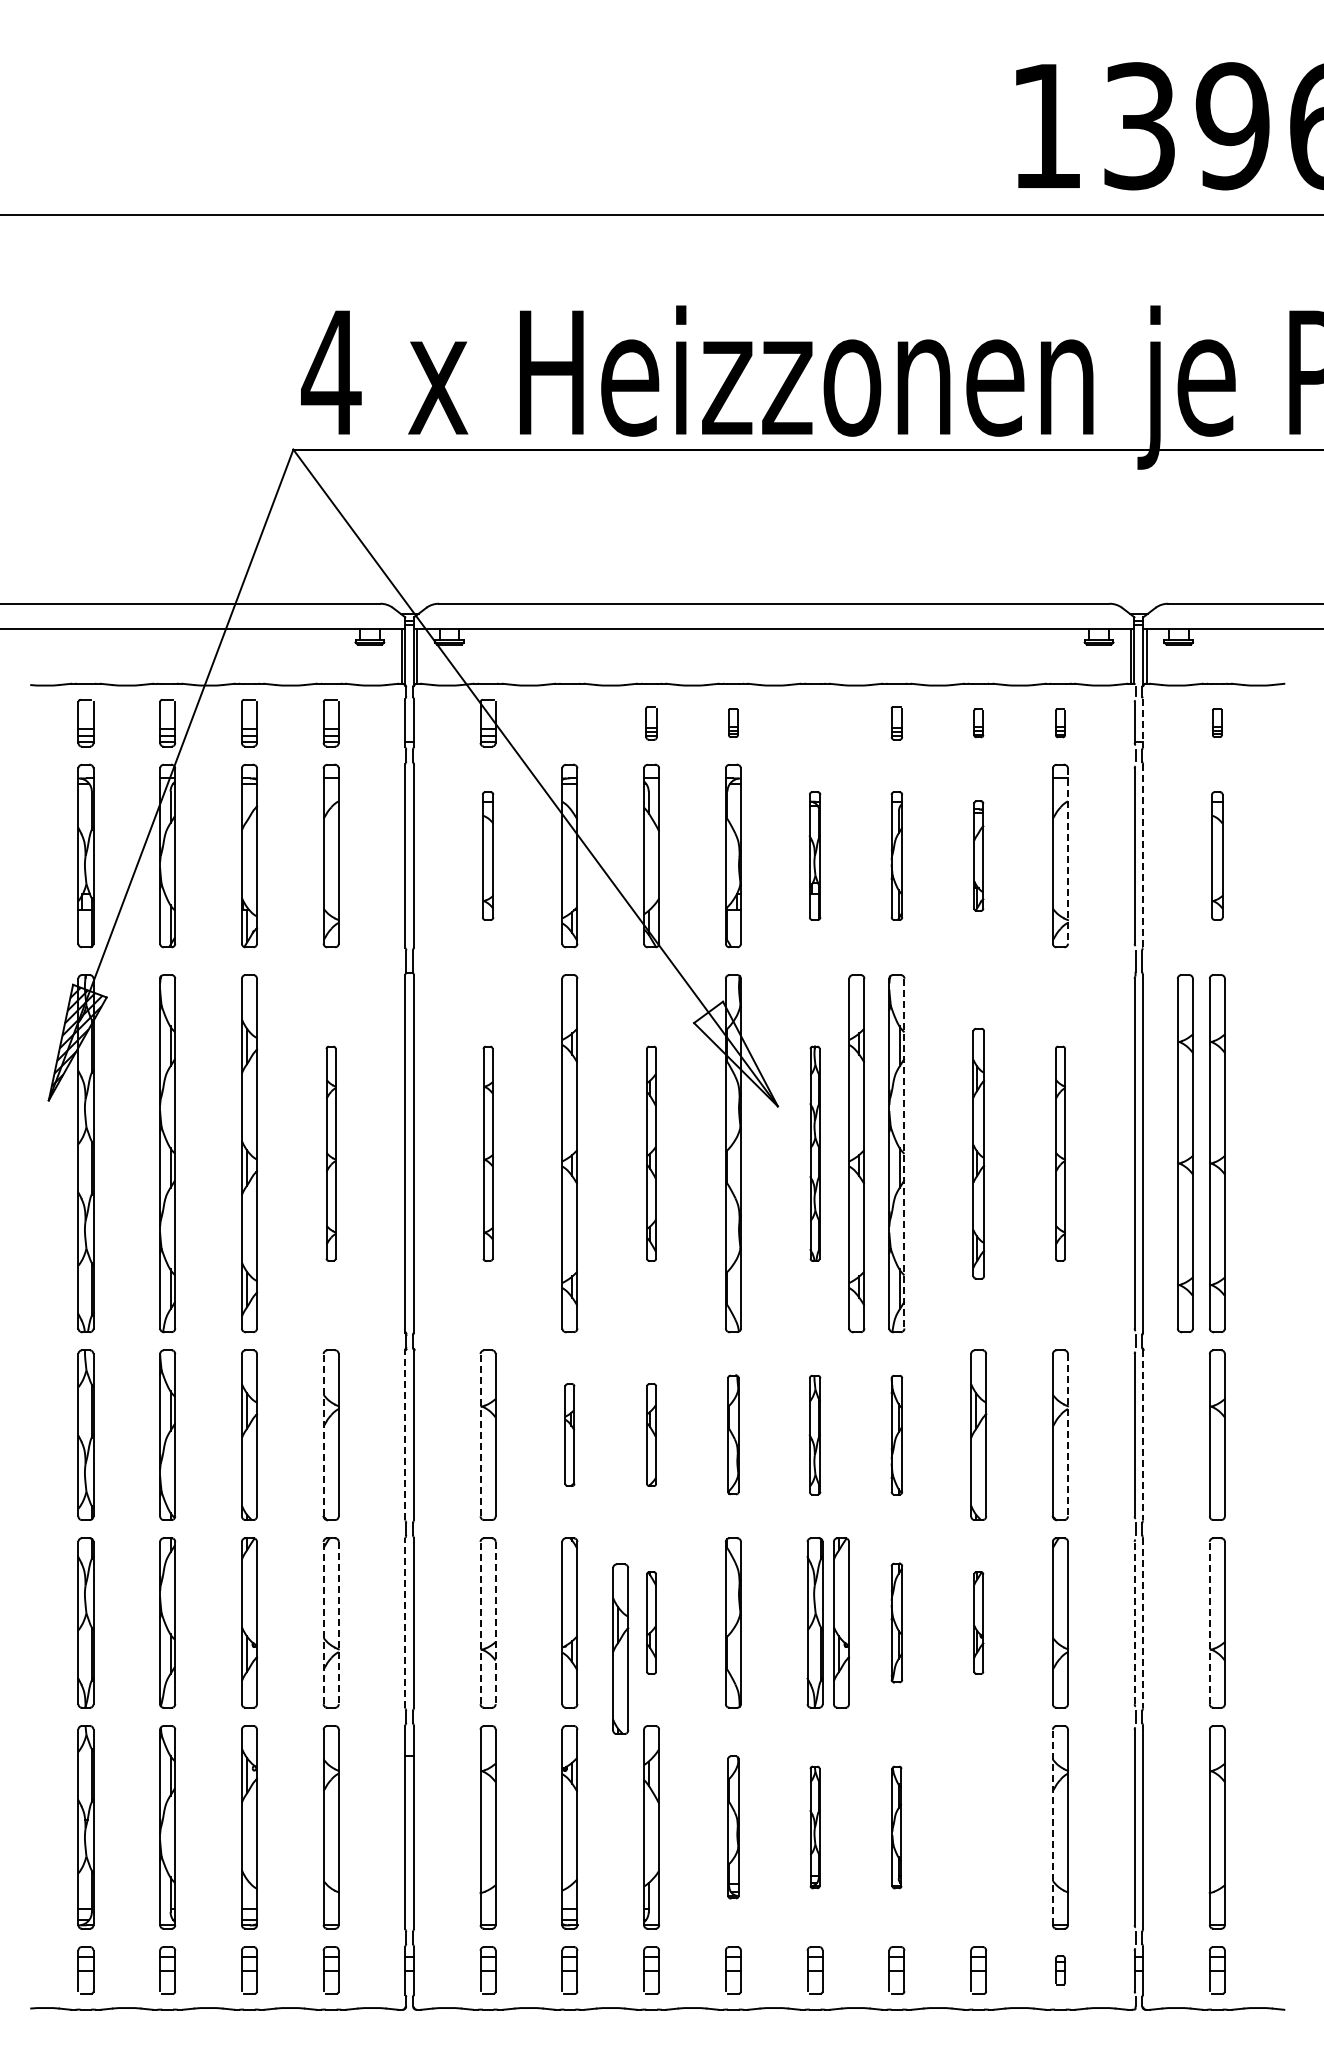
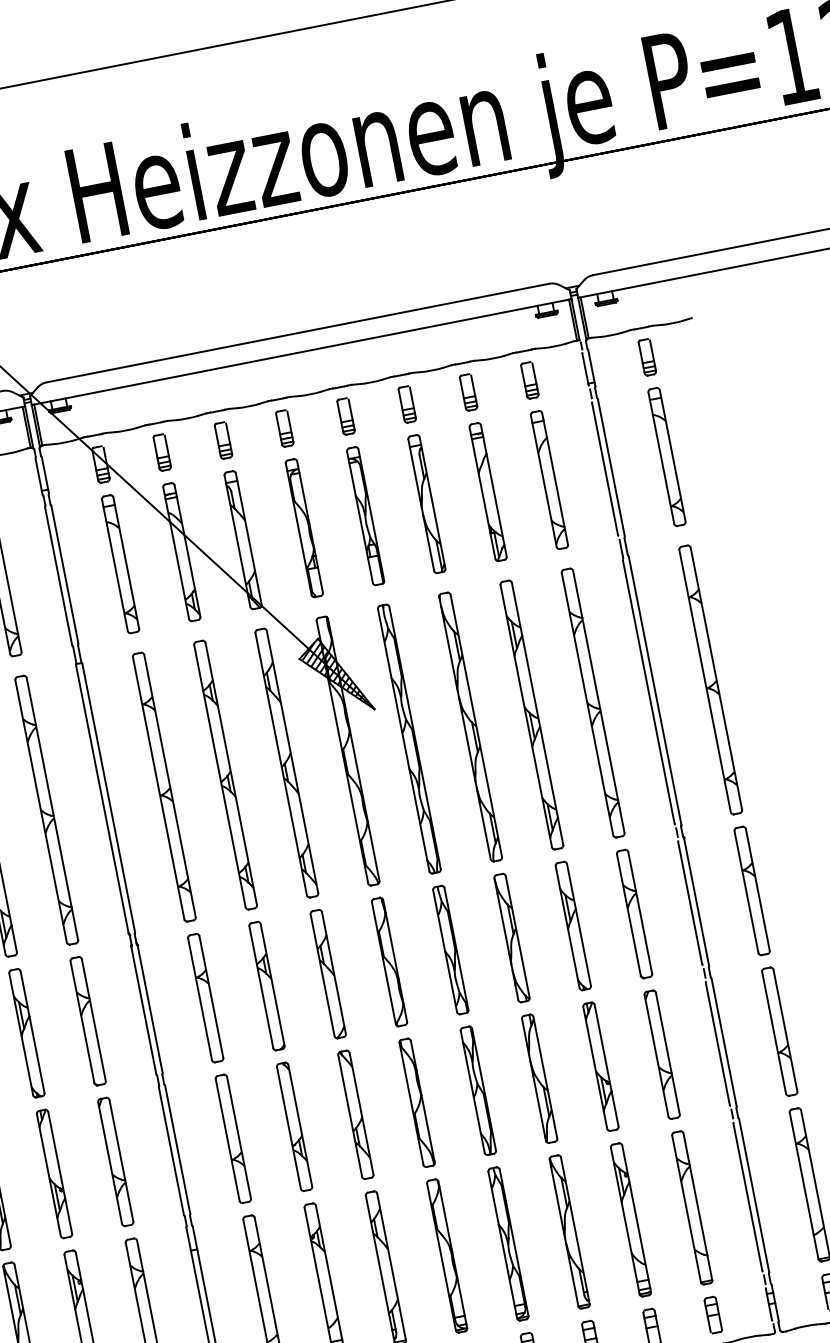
part: (733, 722) -> (284, 428), size x1.67
part: (814, 722) -> (345, 416), added
part: (1217, 722) -> (647, 356), size x1.67
part: (569, 723) -> (162, 452), added
part: (651, 723) -> (223, 440), size x1.43
part: (896, 723) -> (407, 404), size x1.43
part: (978, 723) -> (468, 392), size x1.67
part: (1060, 723) -> (530, 380), size x1.67
line: (1143, 723) -> (592, 368), dashed -> solid
part: (487, 855) -> (120, 563), size x1.43
part: (814, 855) -> (365, 515), size x1.43
part: (896, 855) -> (426, 503), size x1.43
part: (978, 855) -> (487, 491), size x1.67
part: (1217, 855) -> (667, 456), size x1.43
line: (1067, 856) -> (554, 479), dashed -> solid
line: (1143, 856) -> (611, 468), dashed -> solid
hatch: (737, 1055) -> (336, 676), added
part: (330, 1153) -> (46, 810), size x1.67
part: (487, 1153) -> (163, 787), size x1.67
part: (651, 1153) -> (286, 763), size x1.67
part: (814, 1153) -> (408, 739), size x1.67
part: (856, 1153) -> (440, 732), removed
line: (904, 1153) -> (476, 725), dashed -> solid
part: (978, 1153) -> (531, 714), size x1.43
part: (1060, 1153) -> (593, 702), size x1.67
part: (1185, 1153) -> (686, 684), removed
line: (323, 1434) -> (82, 1021), dashed -> solid
line: (405, 1434) -> (143, 1009), dashed -> solid
line: (480, 1434) -> (199, 998), dashed -> solid
part: (569, 1434) -> (266, 985), size x1.67
part: (651, 1434) -> (328, 973), size x1.67
part: (733, 1434) -> (389, 961), size x1.43
part: (814, 1434) -> (450, 949), size x1.43
part: (896, 1434) -> (511, 937), size x1.43
line: (1067, 1435) -> (639, 913), dashed -> solid
line: (1143, 1435) -> (696, 902), dashed -> solid
line: (323, 1622) -> (109, 1162), dashed -> solid
line: (405, 1622) -> (171, 1150), dashed -> solid
line: (480, 1622) -> (227, 1139), dashed -> solid
part: (651, 1622) -> (355, 1114), size x1.67
part: (841, 1622) -> (498, 1086), removed
part: (896, 1622) -> (539, 1078), size x1.43
part: (978, 1622) -> (600, 1066), size x1.67
line: (1134, 1622) -> (717, 1043), dashed -> solid
line: (1209, 1622) -> (773, 1032), dashed -> solid
line: (338, 1623) -> (121, 1161), dashed -> solid
line: (495, 1623) -> (238, 1138), dashed -> solid
line: (1143, 1623) -> (724, 1042), dashed -> solid
part: (620, 1648) -> (336, 1138), removed
part: (733, 1827) -> (447, 1256), size x1.43
part: (814, 1827) -> (507, 1244), size x1.67
part: (896, 1827) -> (569, 1232), size x1.67
part: (978, 1827) -> (630, 1220), added
line: (1052, 1827) -> (686, 1209), dashed -> solid
part: (1060, 1970) -> (713, 1315), size x1.67

